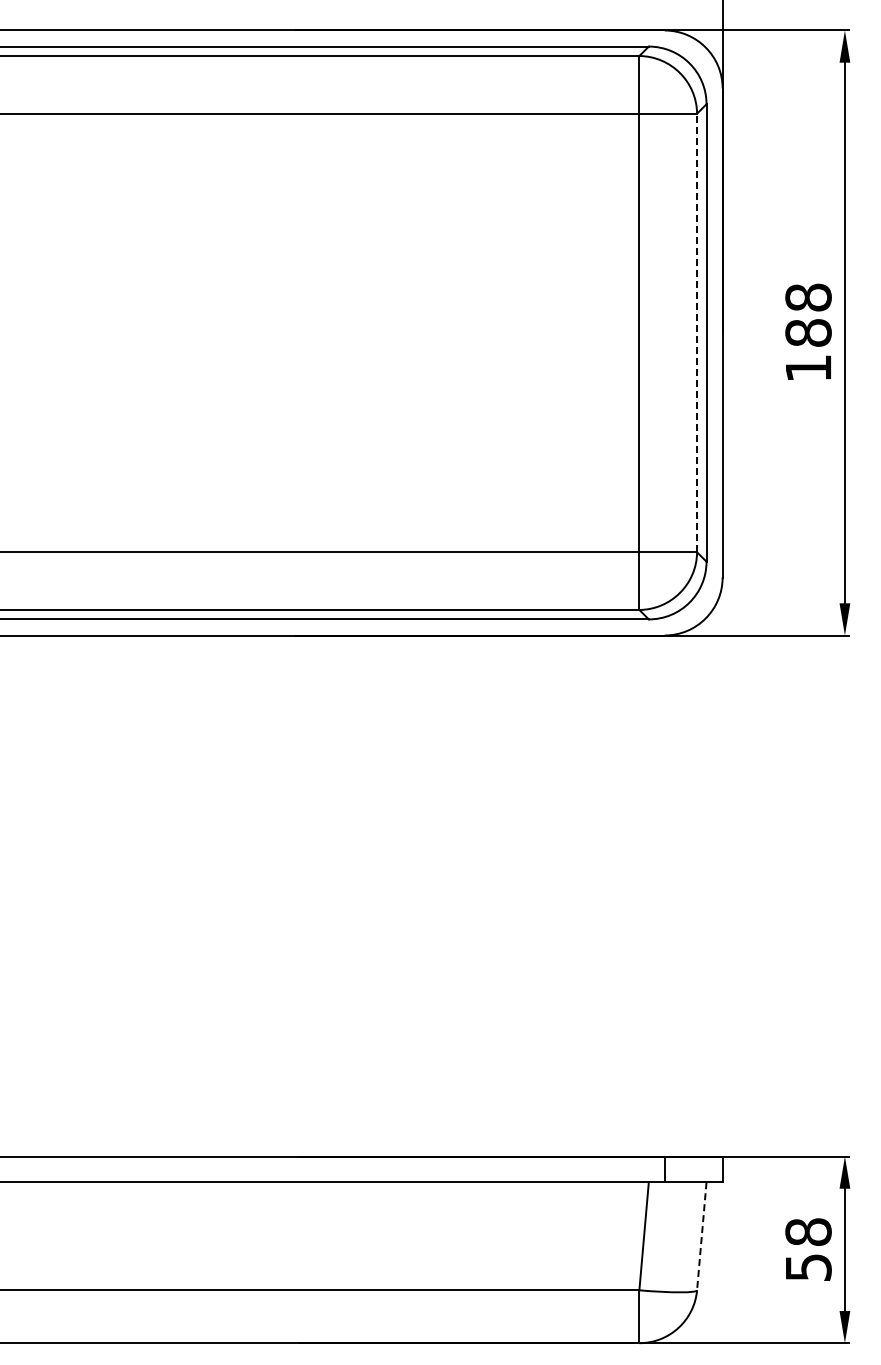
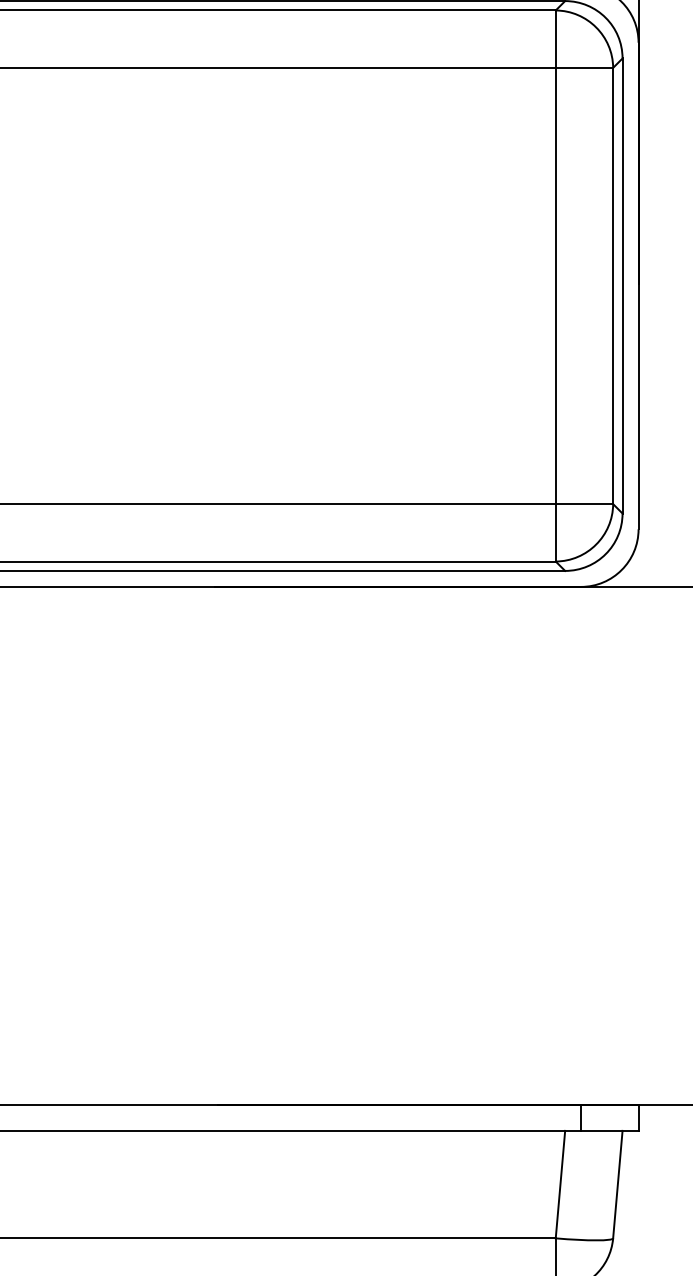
line: (697, 332) -> (613, 285), dashed -> solid
line: (701, 1236) -> (617, 1184), dashed -> solid

